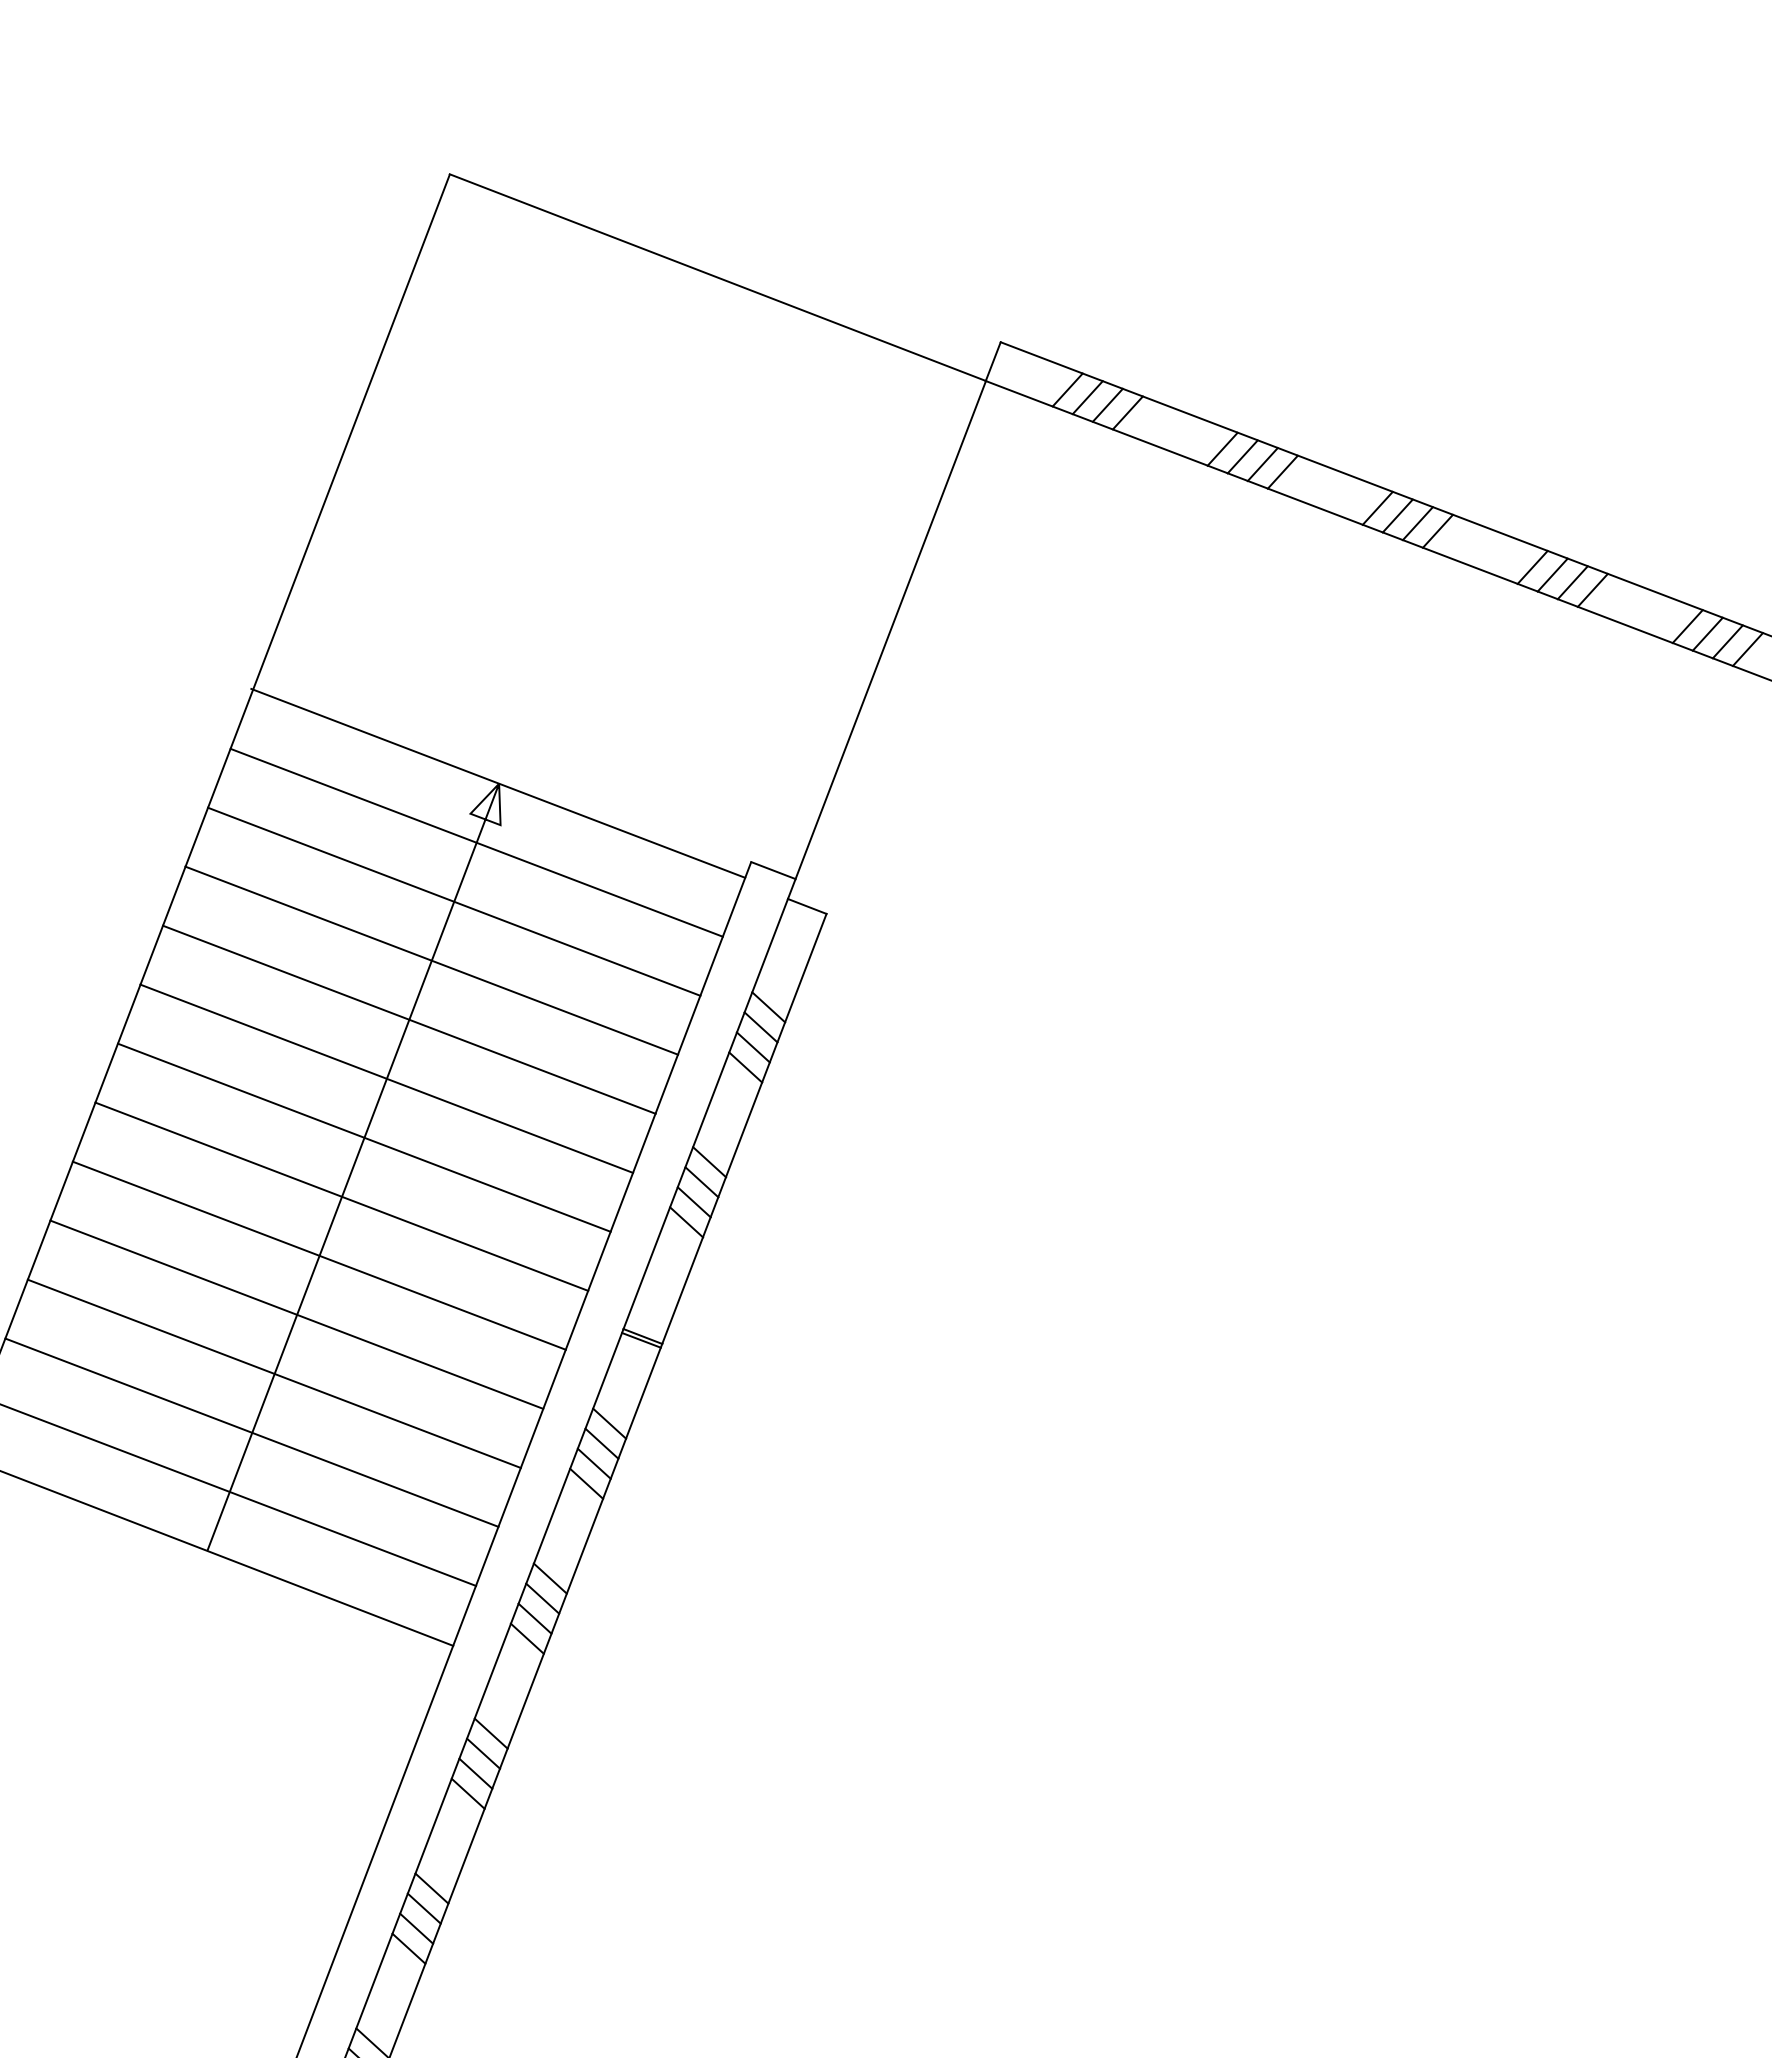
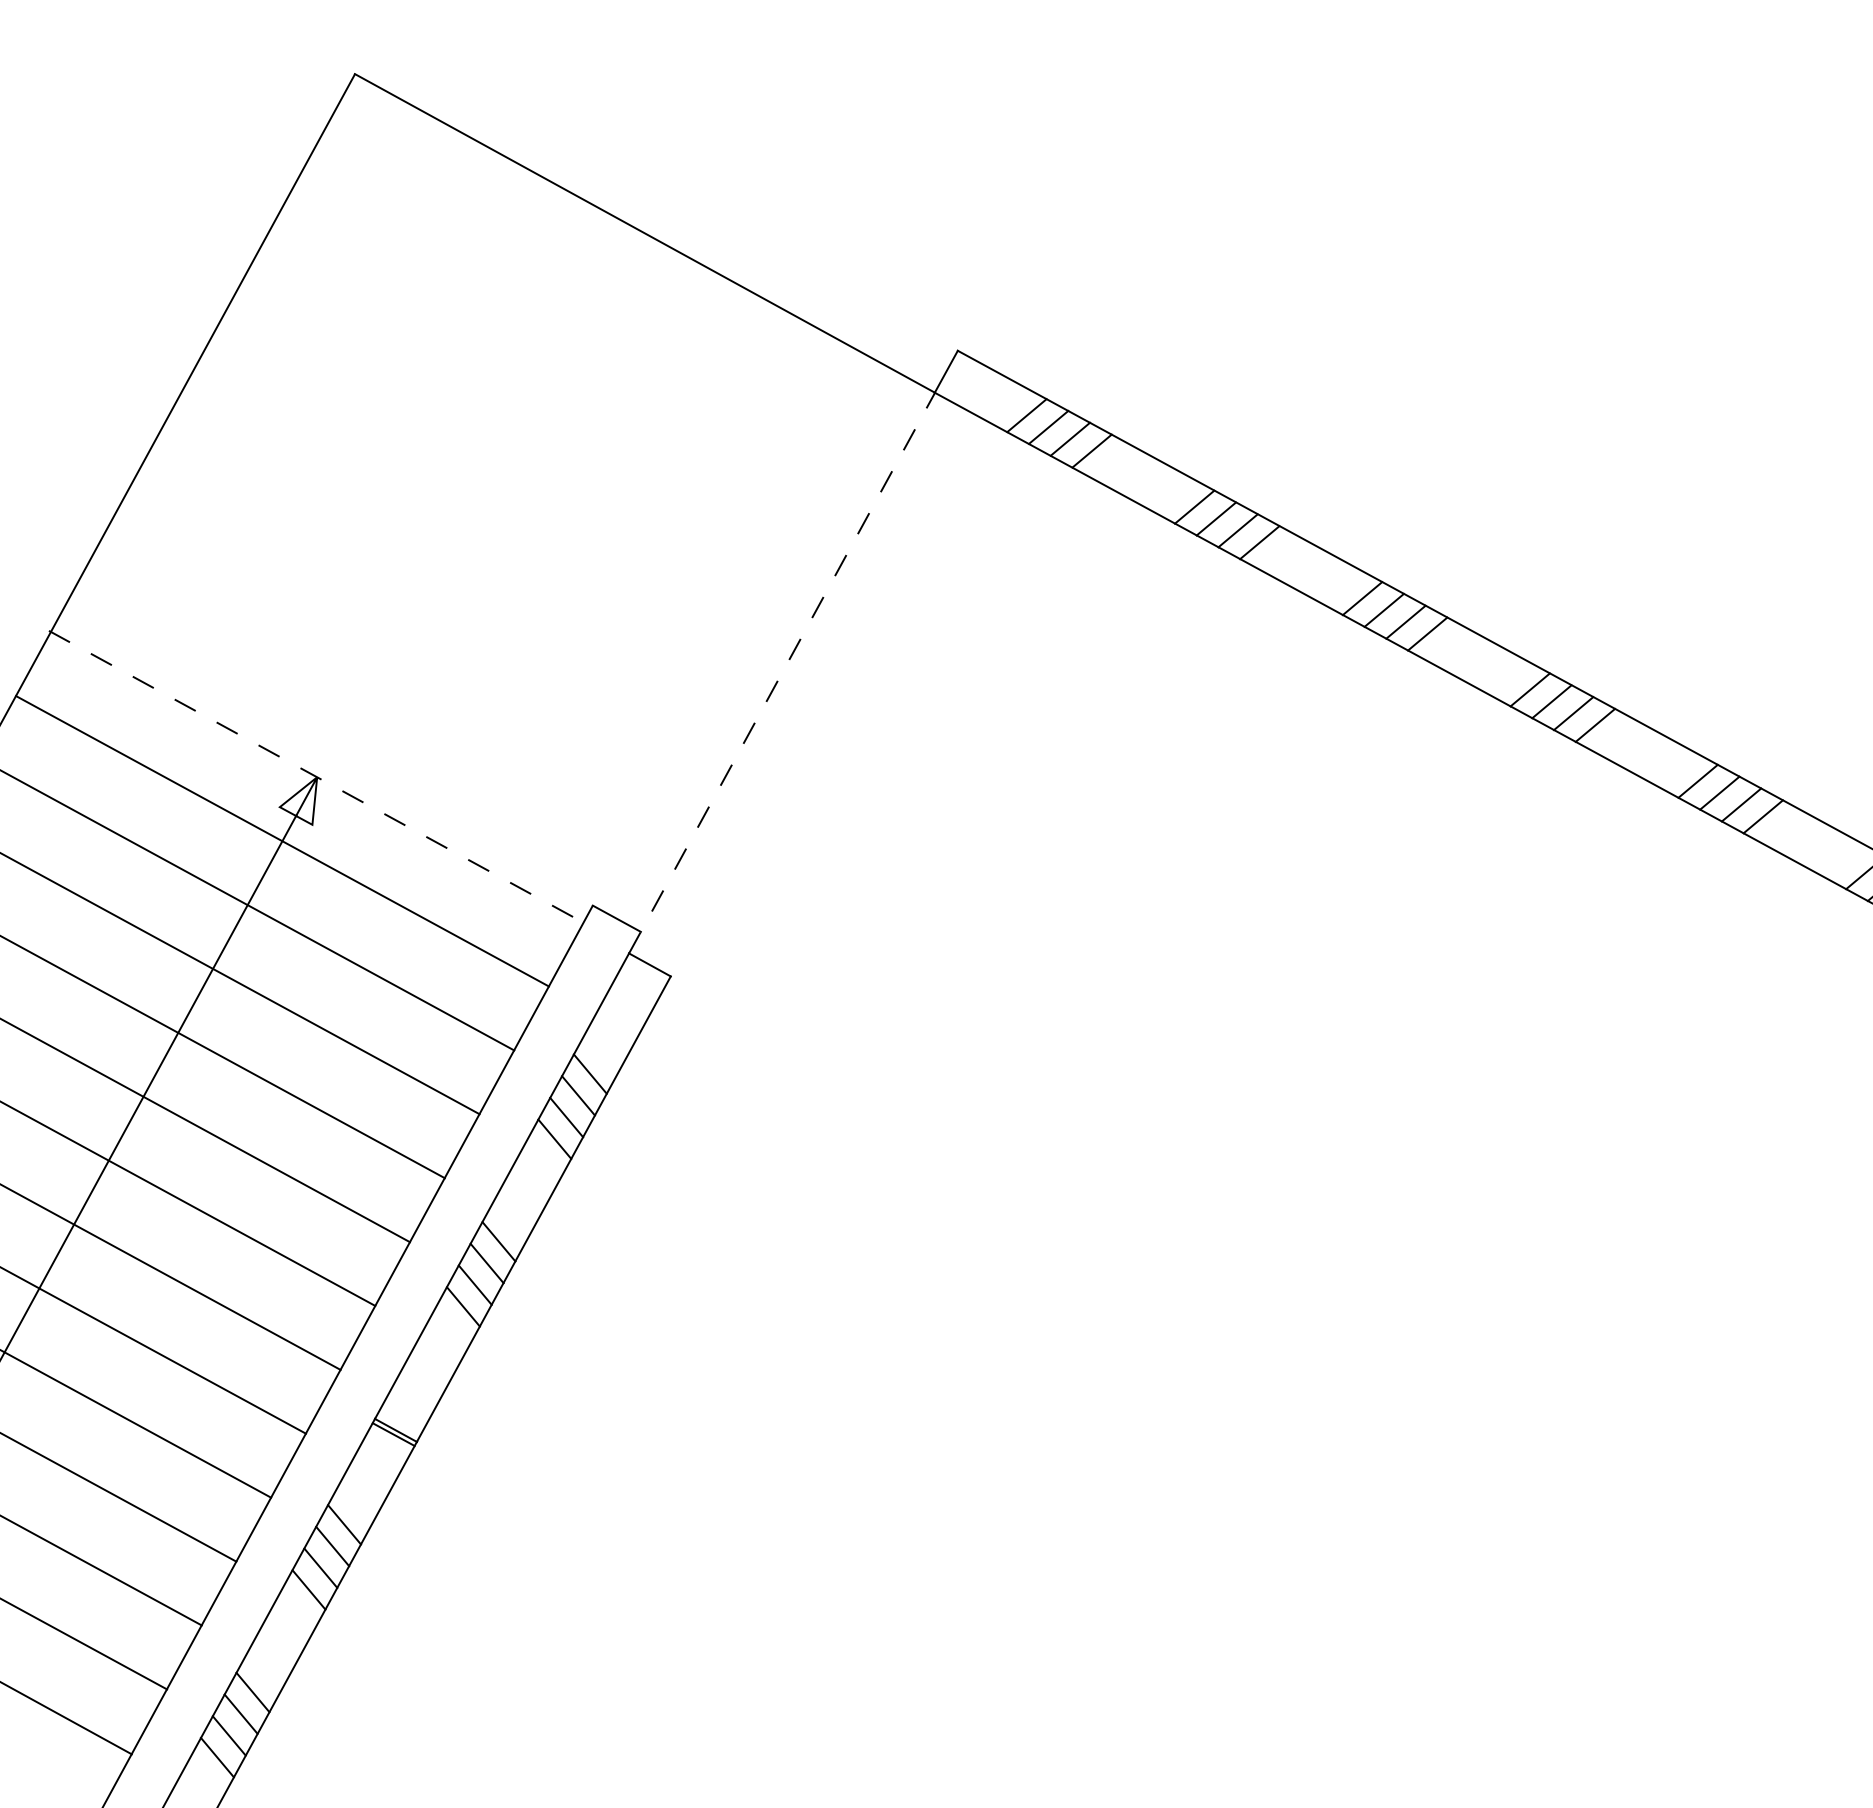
line: (887, 639) -> (782, 672), solid -> dashed
line: (498, 783) -> (316, 776), solid -> dashed

